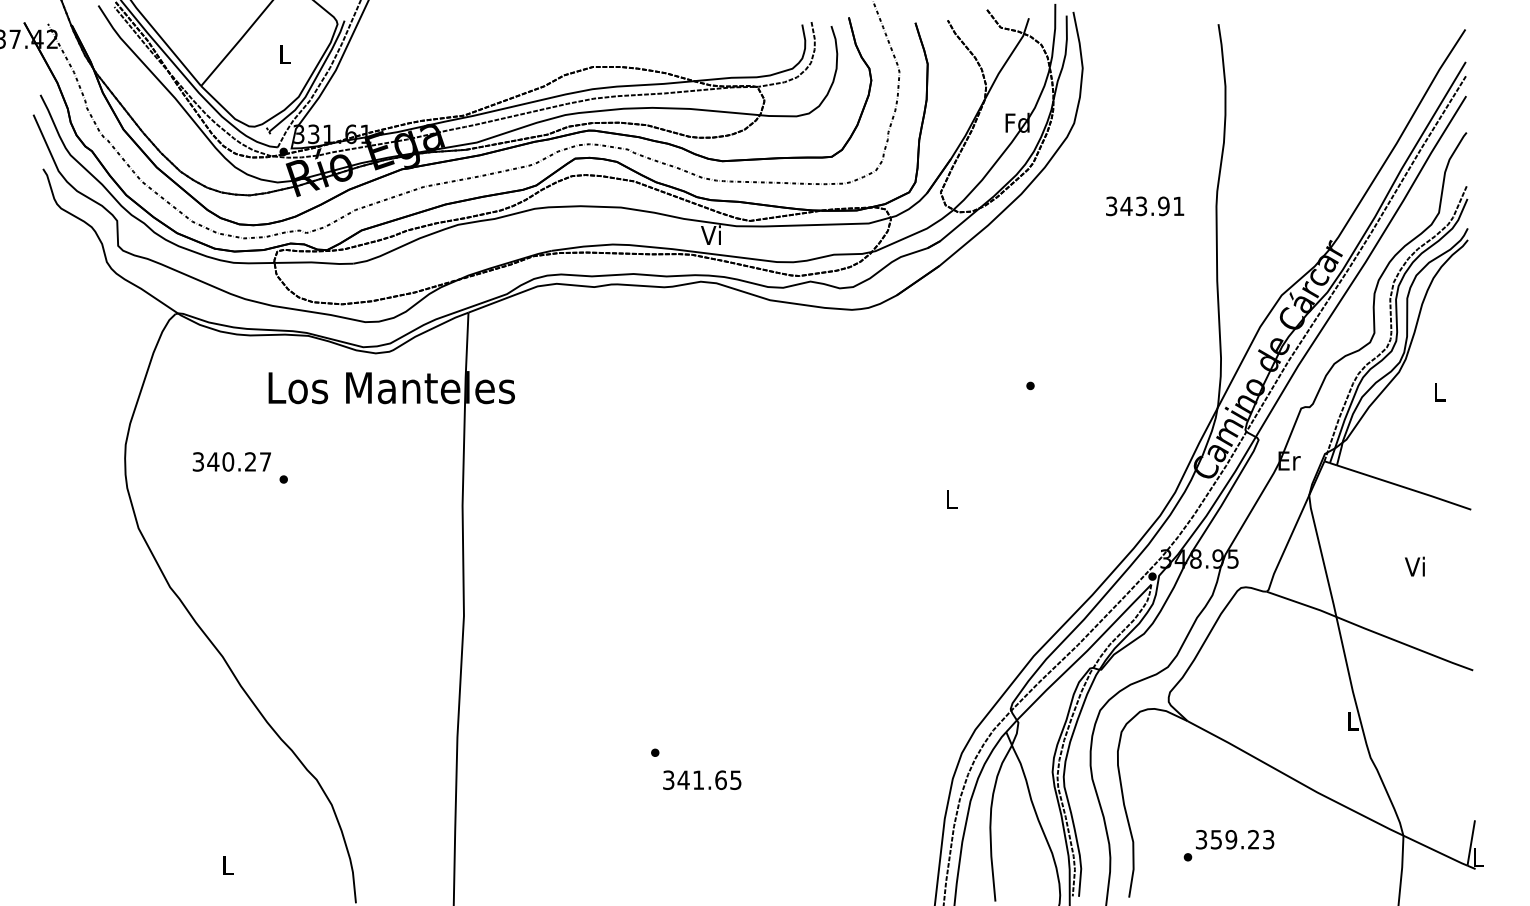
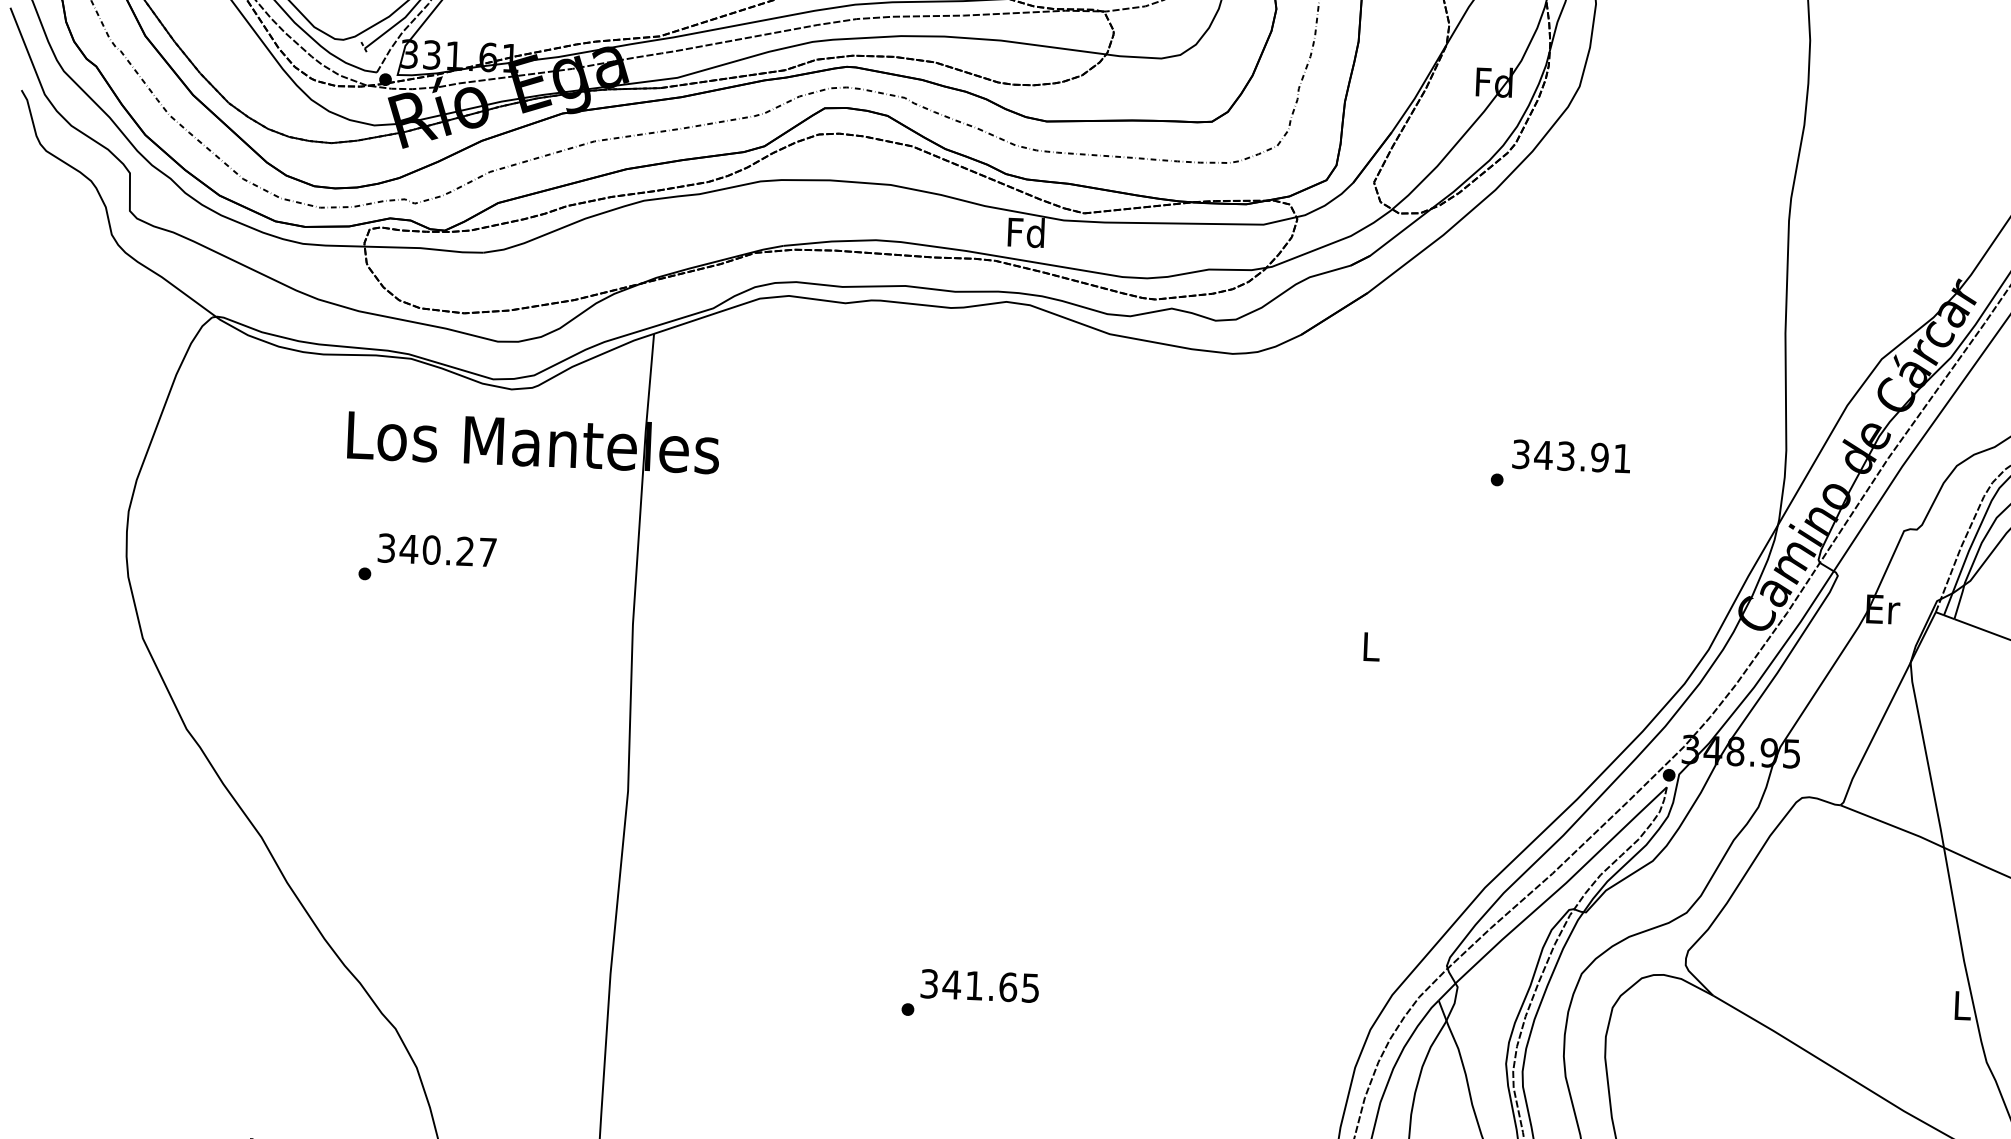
text: (1145, 206) -> (1572, 456), moved
text: (711, 235) -> (1025, 232), Vi -> Fd
text: (231, 461) -> (436, 549), moved
text: (702, 779) -> (980, 984), moved

